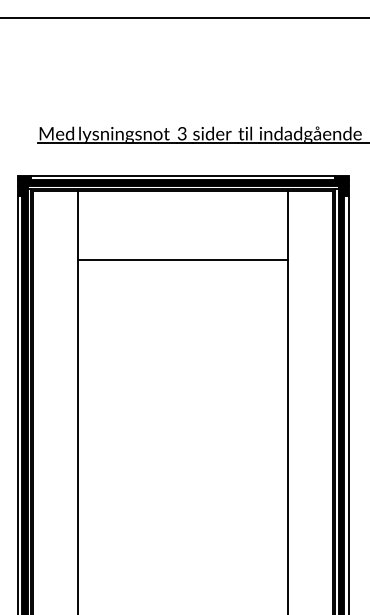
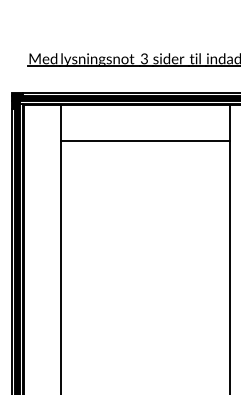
line: (183, 260) -> (145, 141), moved

